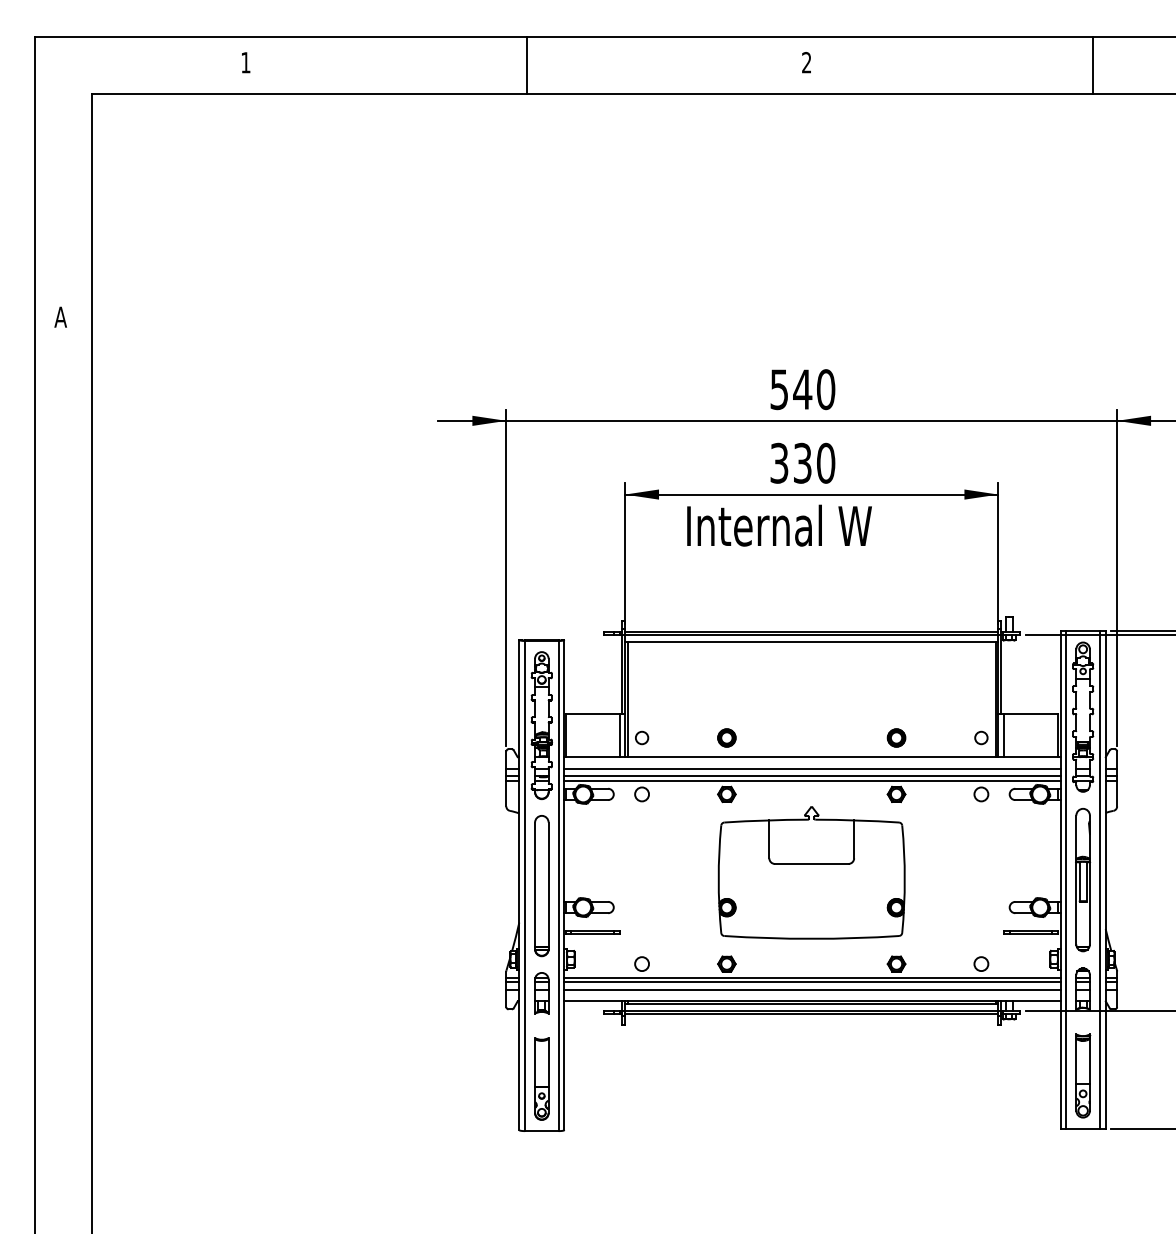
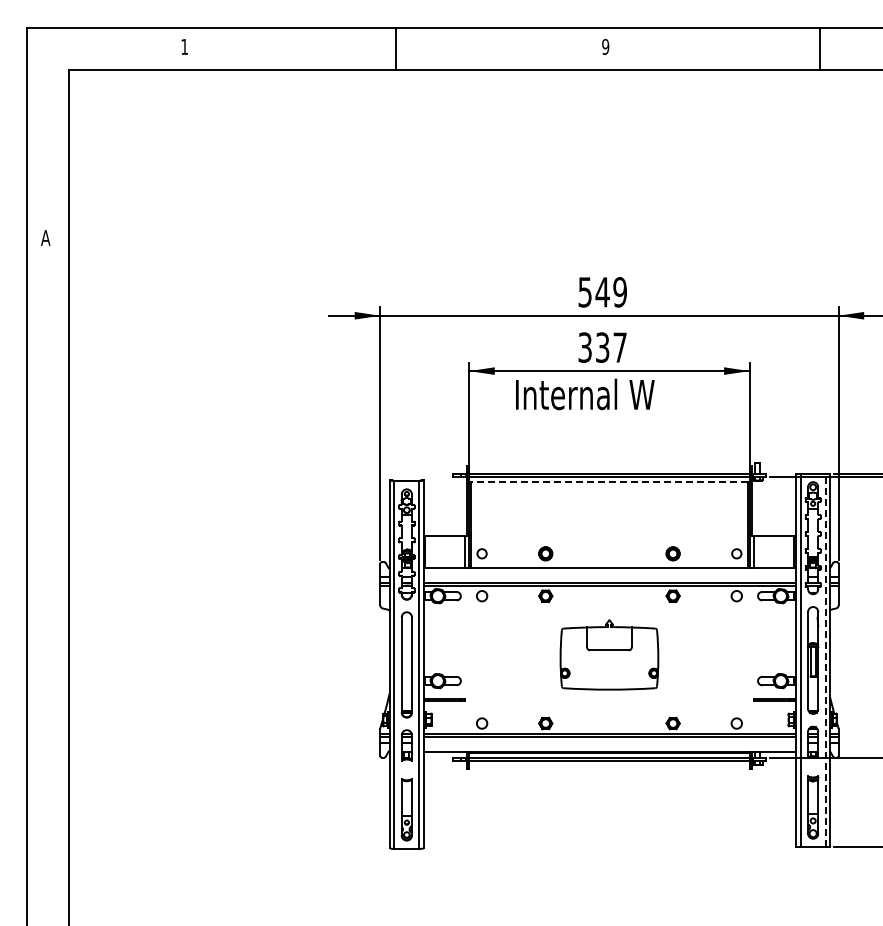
text: (806, 62) -> (605, 46), 2 -> 9
text: (826, 389) -> (620, 292), 540 -> 549
text: (826, 463) -> (620, 347), 330 -> 337
line: (810, 641) -> (608, 481), solid -> dashed
line: (811, 768) -> (609, 576), removed
part: (811, 872) -> (609, 654), size x0.7
line: (1099, 880) -> (825, 660), solid -> dashed
line: (811, 989) -> (609, 742), removed

